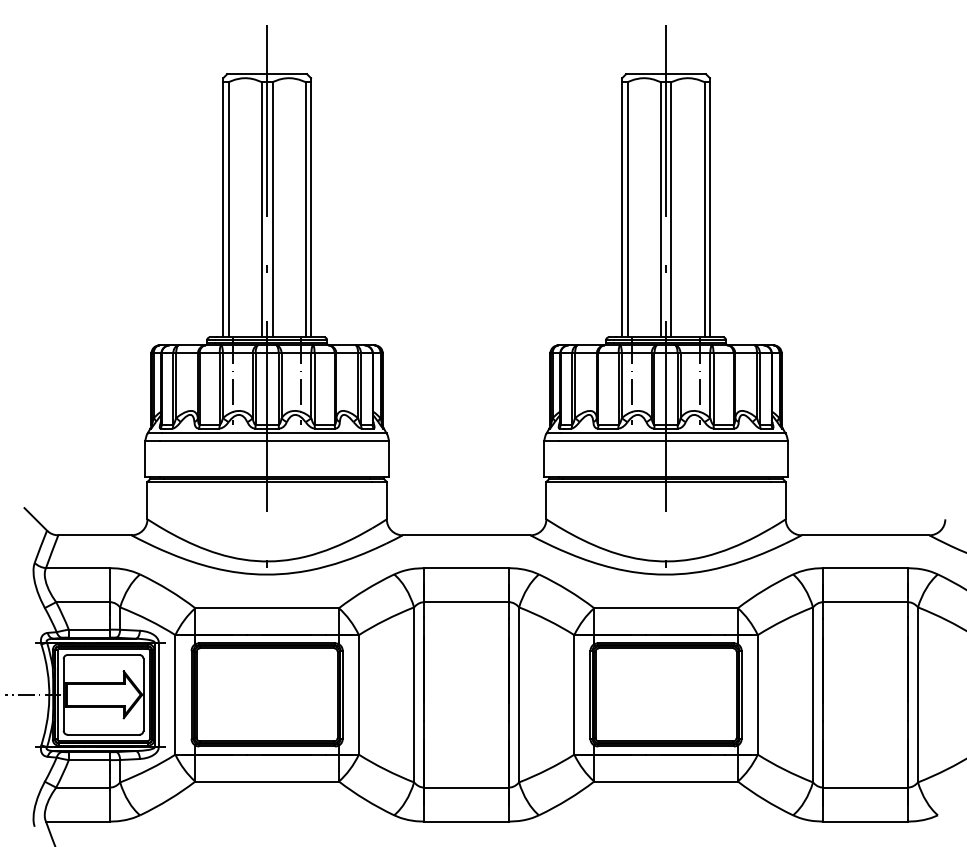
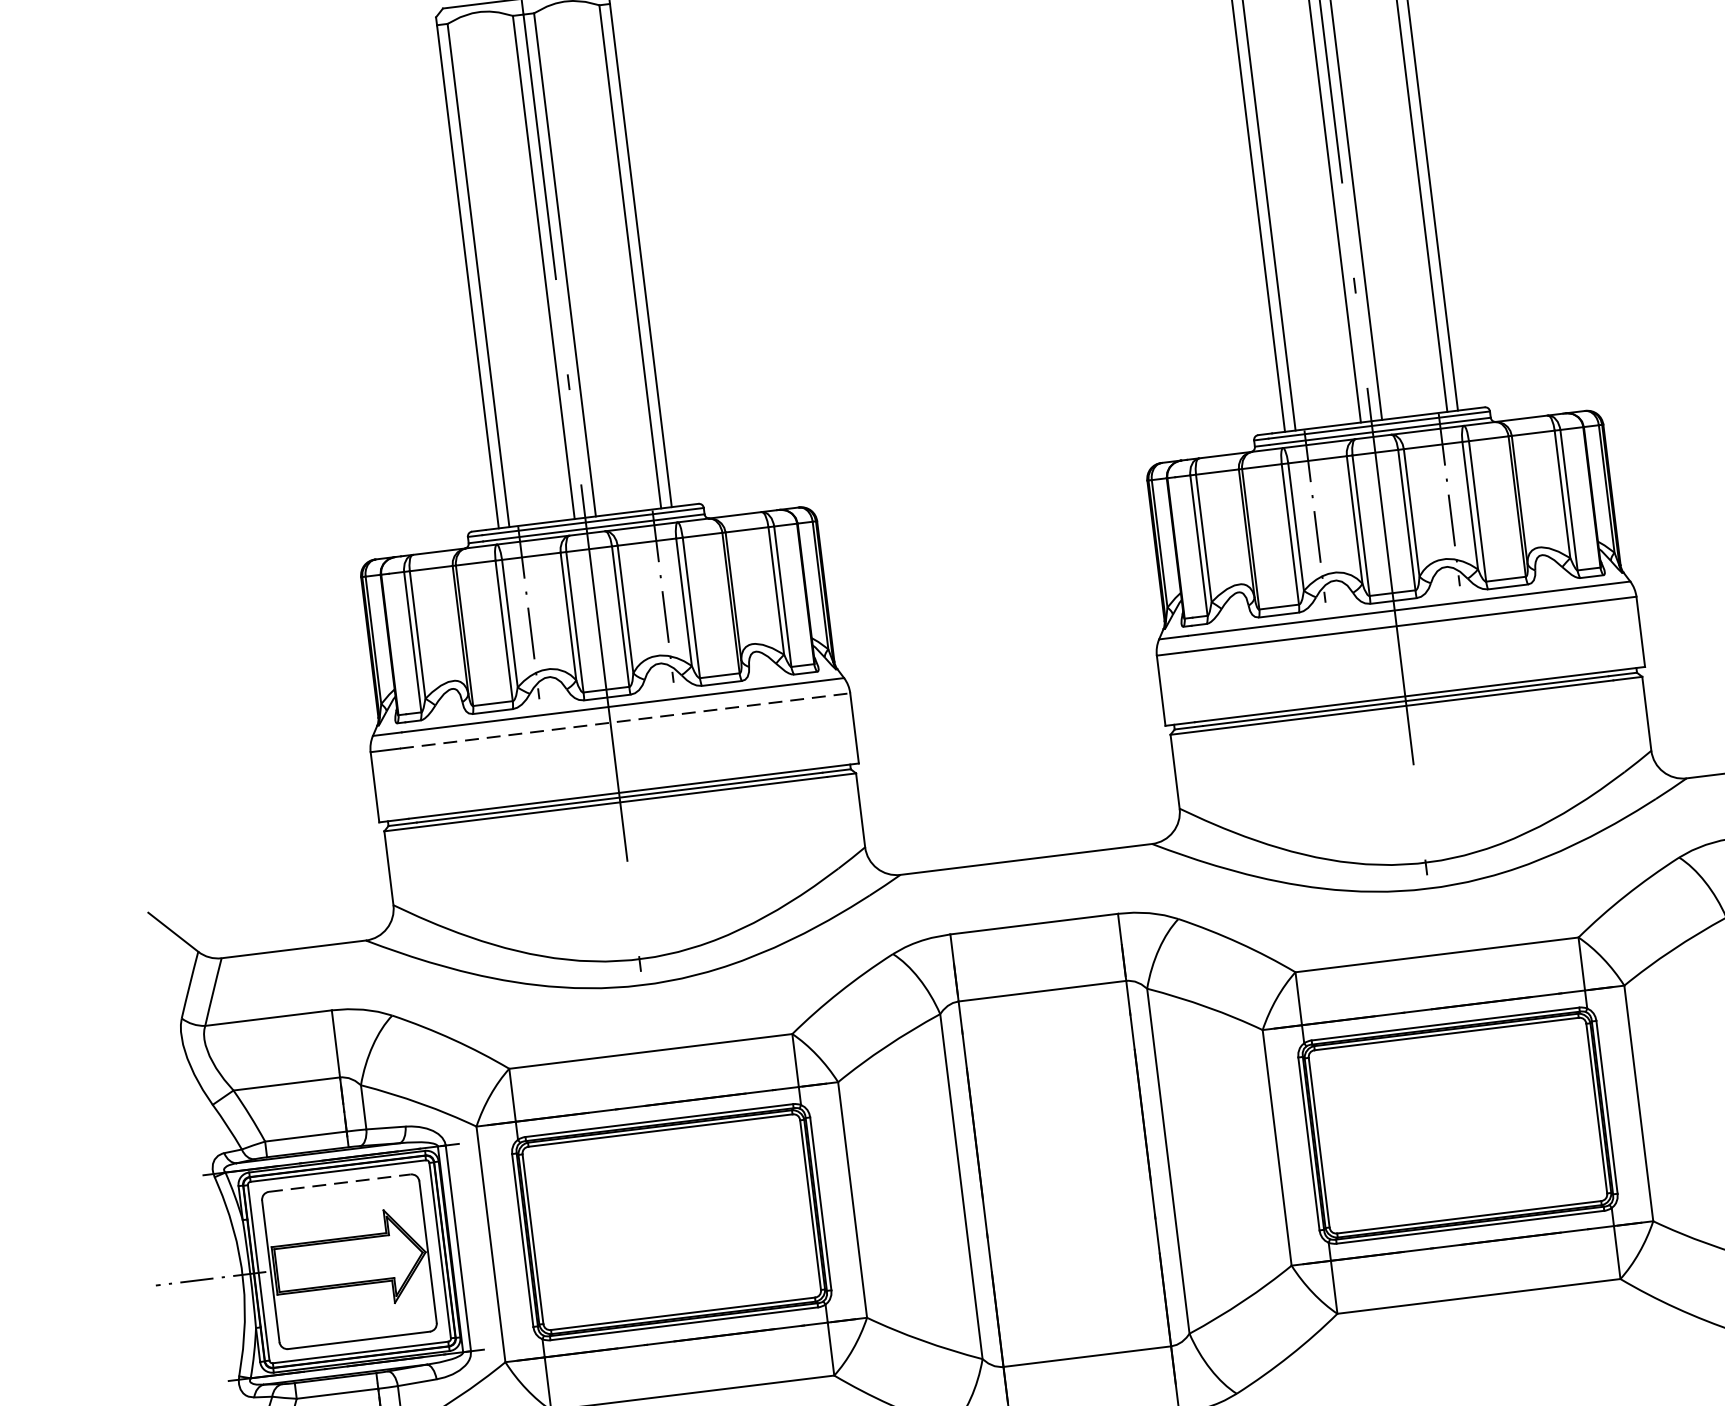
line: (275, 441) -> (626, 720), solid -> dashed
line: (103, 655) -> (339, 1184), solid -> dashed

